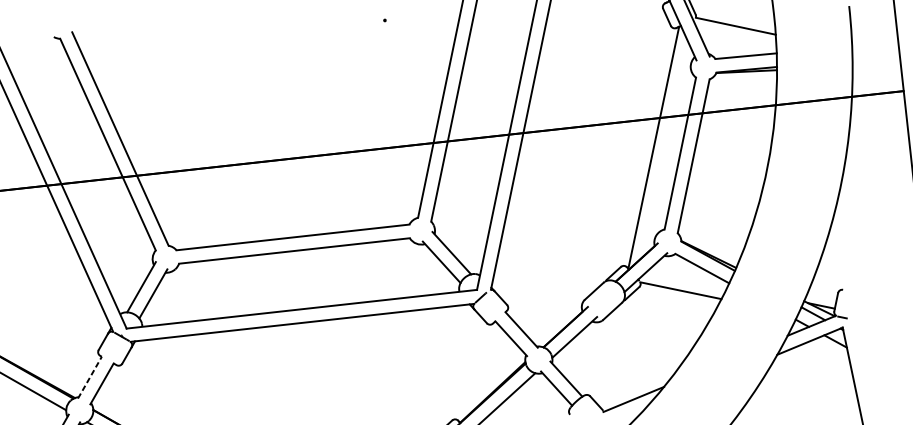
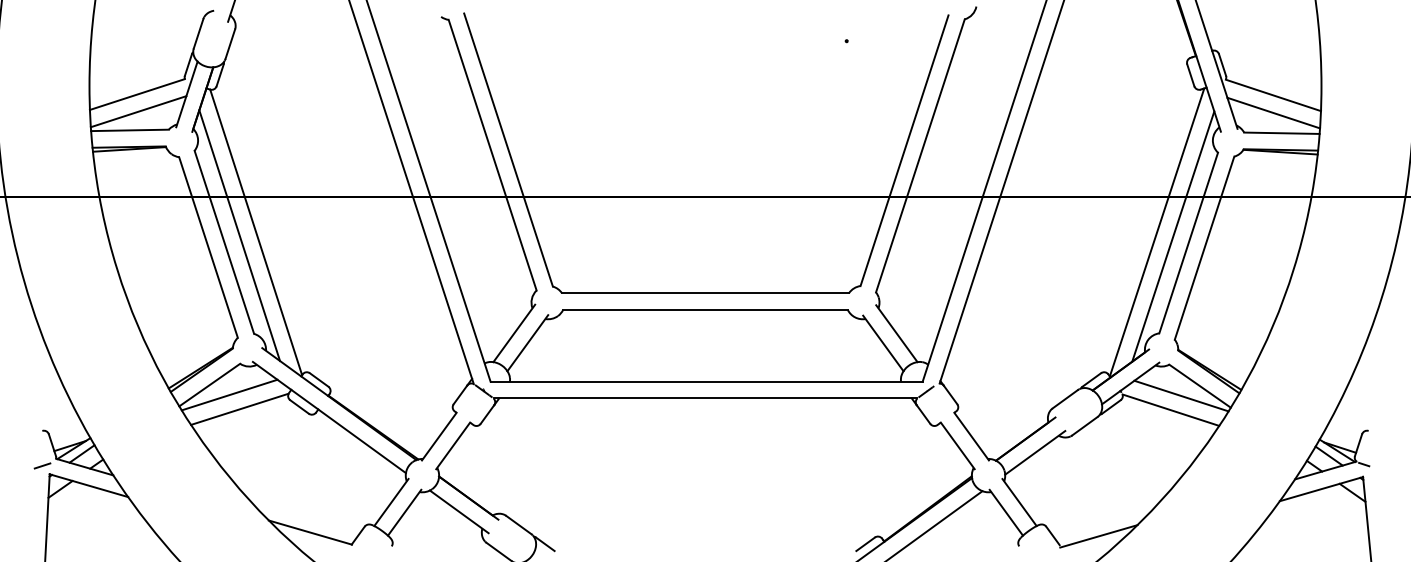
line: (737, 40) -> (1273, 112), added
line: (667, 149) -> (1173, 236), added
line: (688, 277) -> (1181, 395), added
line: (90, 377) -> (439, 436), dashed -> solid

